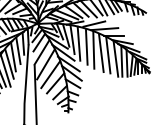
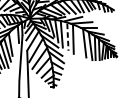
line: (86, 47) -> (67, 37), solid -> dashed
line: (18, 51) -> (14, 40), removed
line: (101, 53) -> (79, 41), removed

